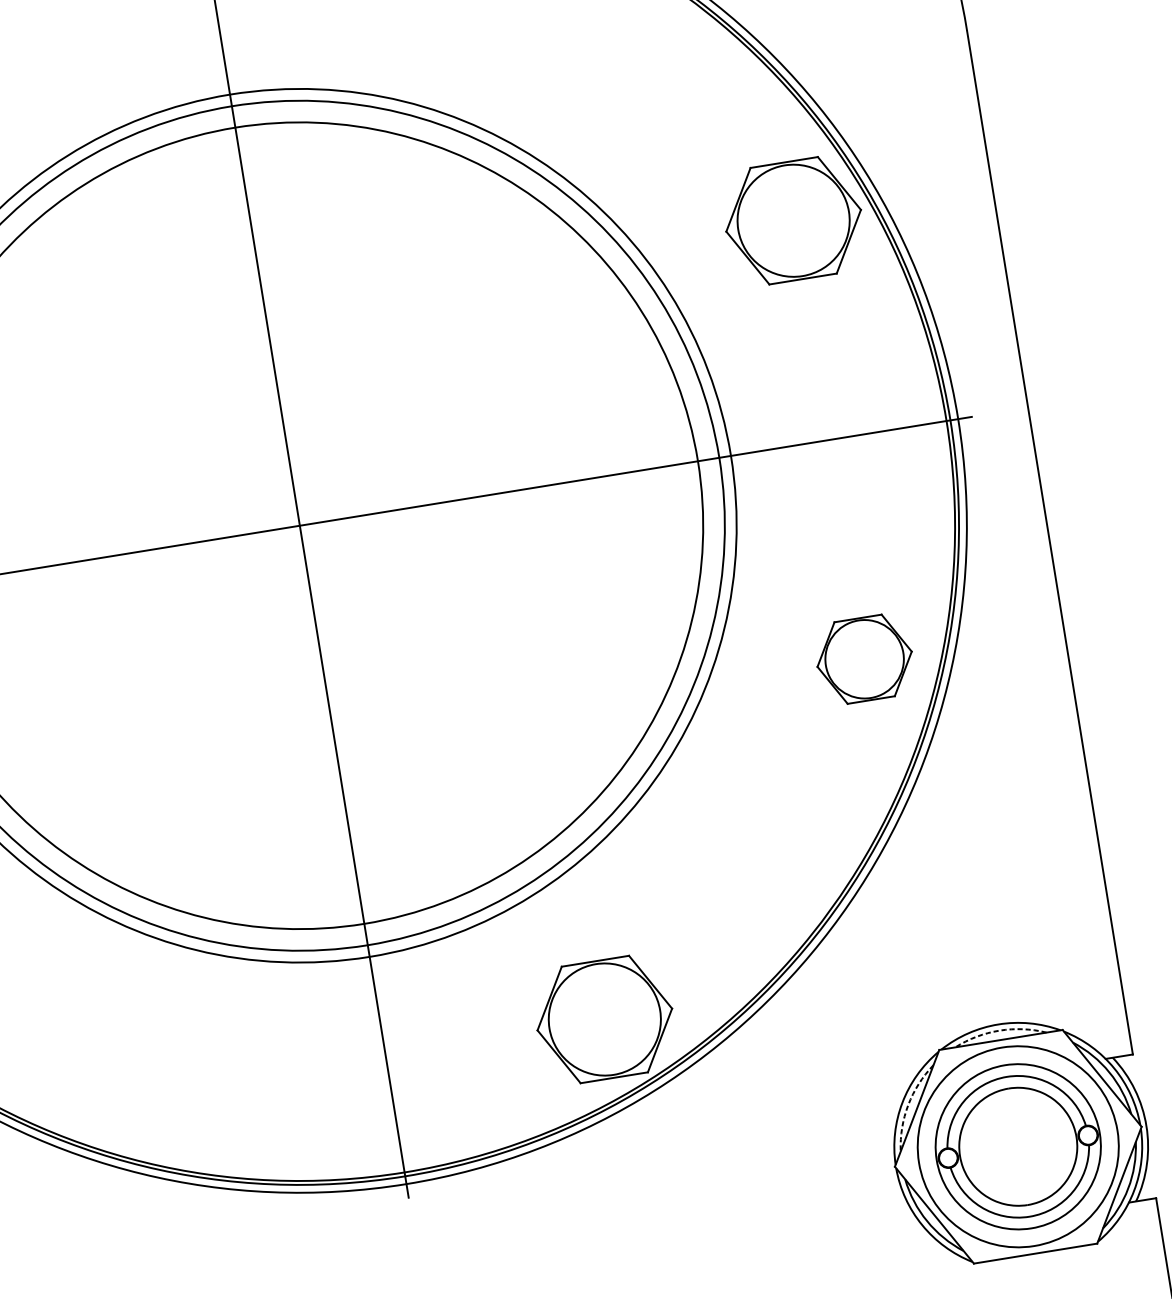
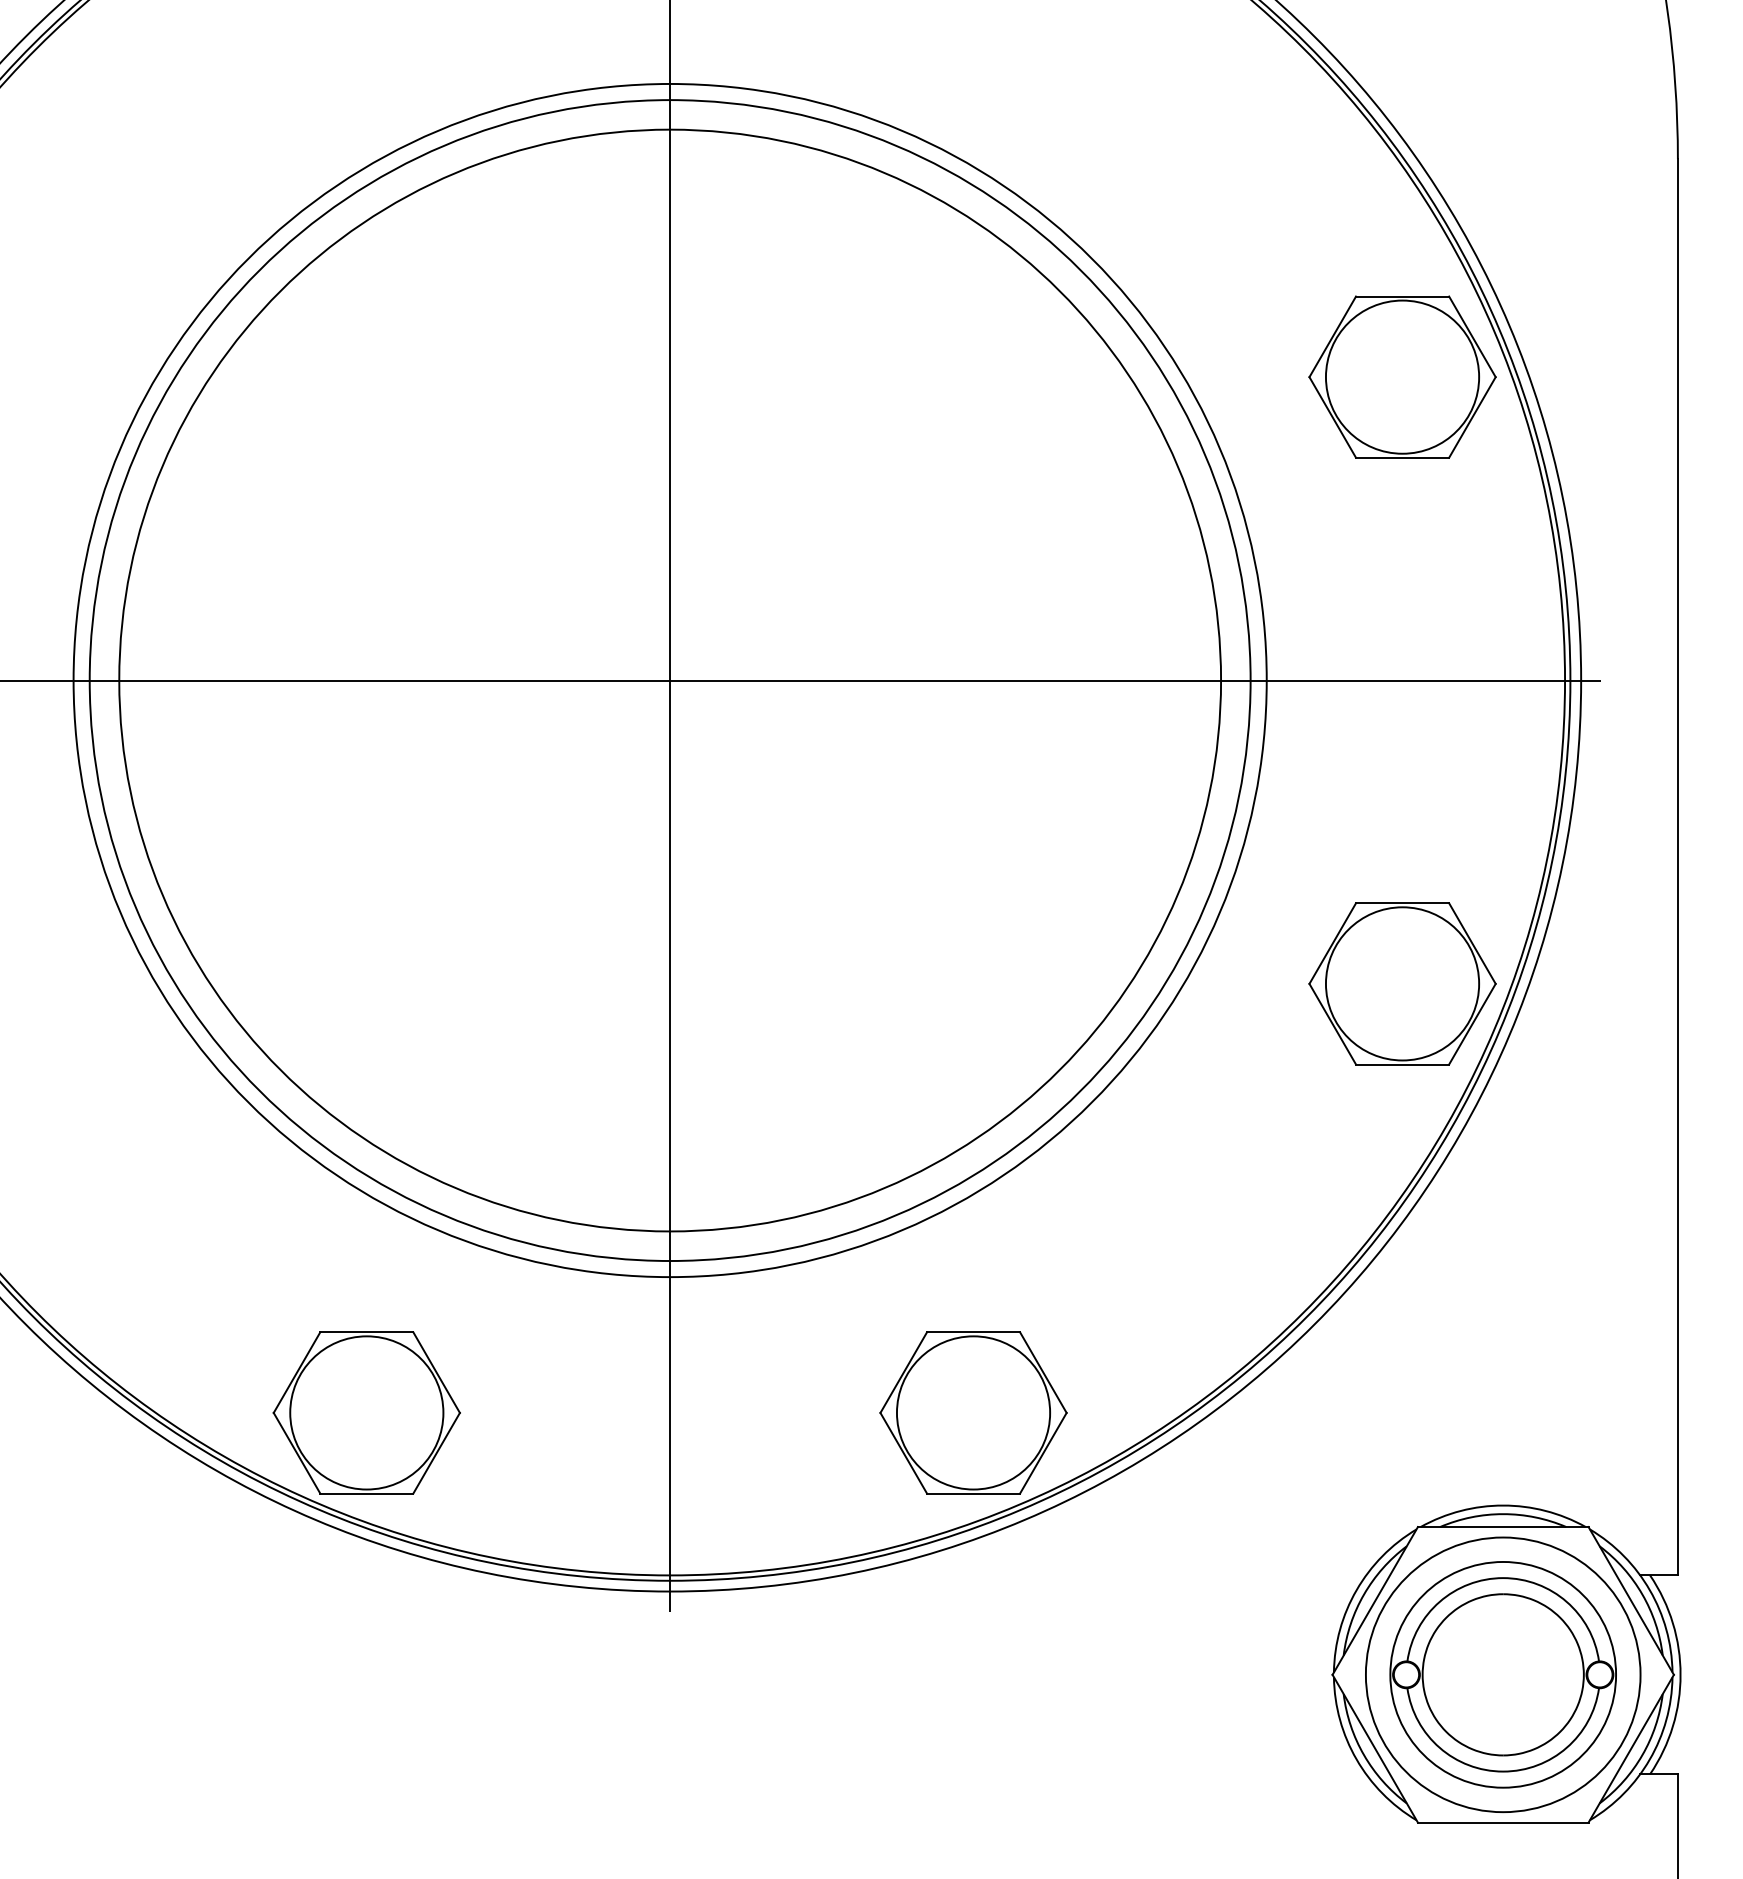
part: (864, 658) -> (1402, 983), size x1.43
arc: (999, 1030) -> (1503, 1514), dashed -> solid
part: (166, 1090) -> (366, 1412), added
arc: (908, 1104) -> (1364, 1594), dashed -> solid

